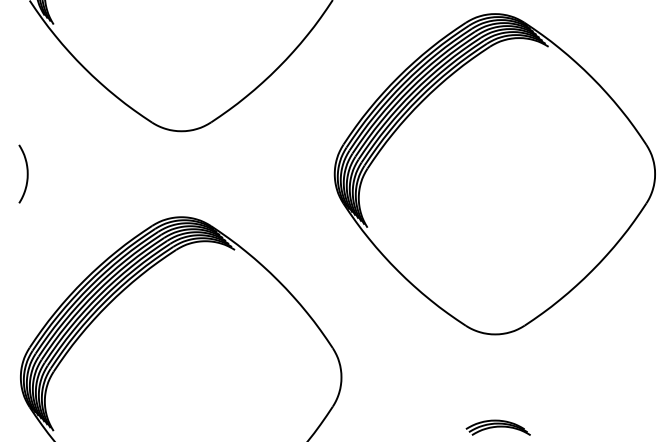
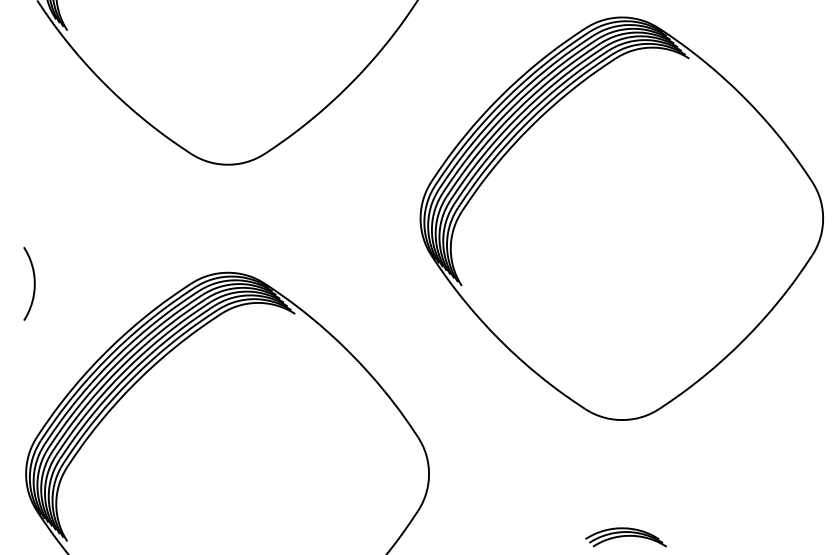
curve: (26, 173) -> (33, 283), moved

